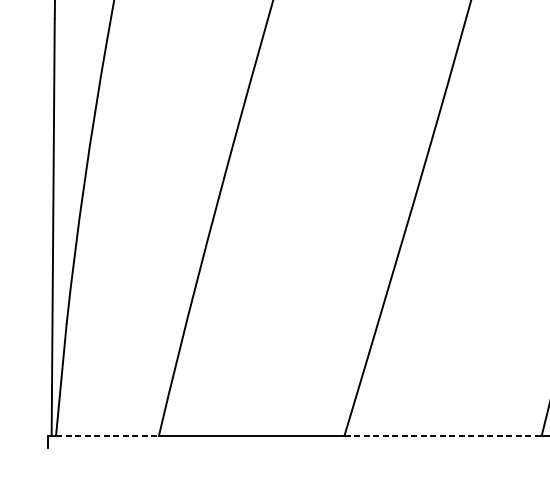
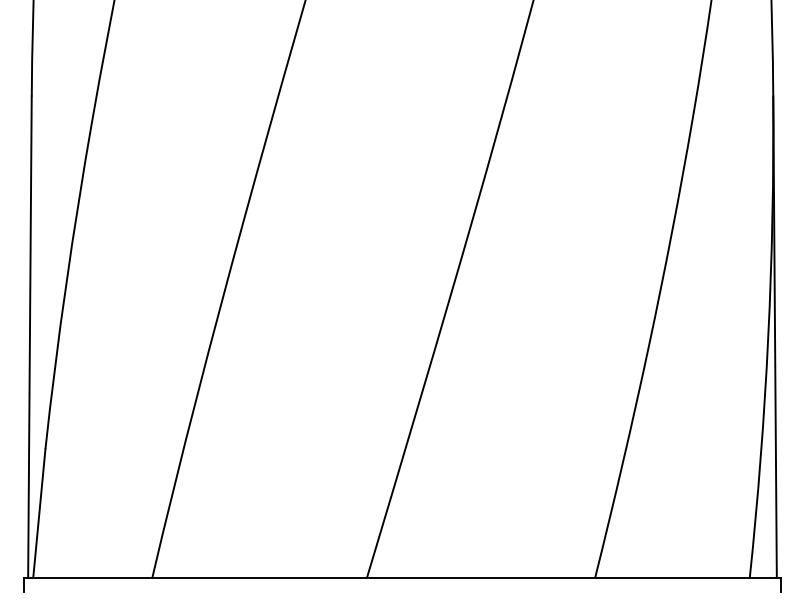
line: (107, 435) -> (92, 577), dashed -> solid
line: (443, 435) -> (481, 577), dashed -> solid

